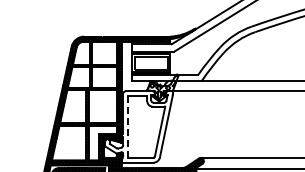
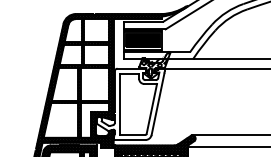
hatch: (150, 63) -> (142, 40), added
line: (128, 126) -> (120, 103), dashed -> solid

